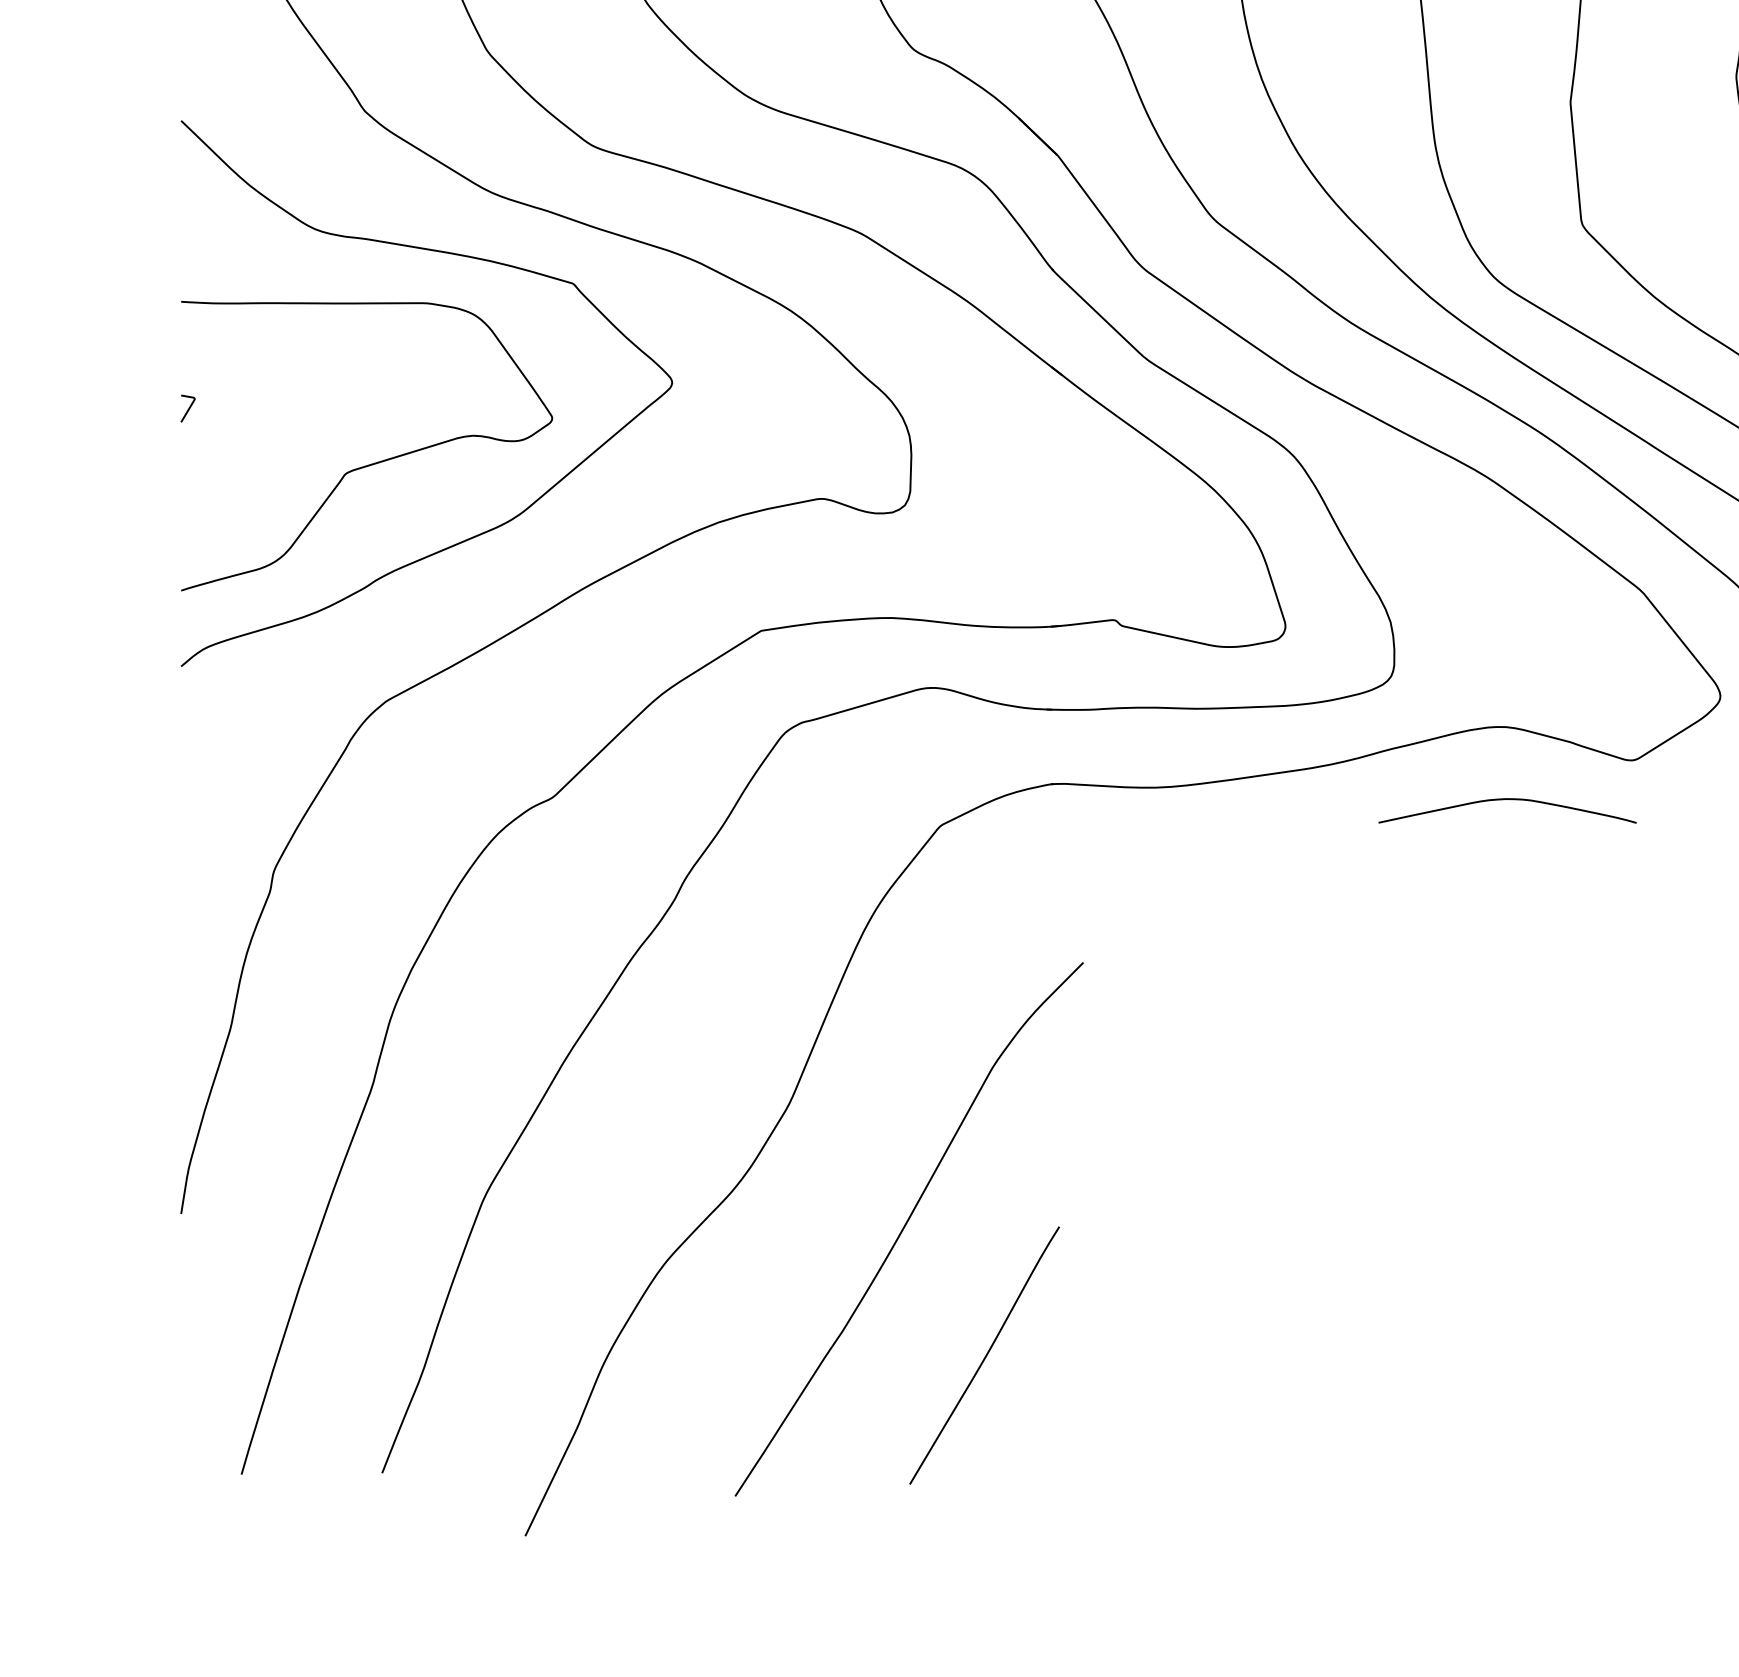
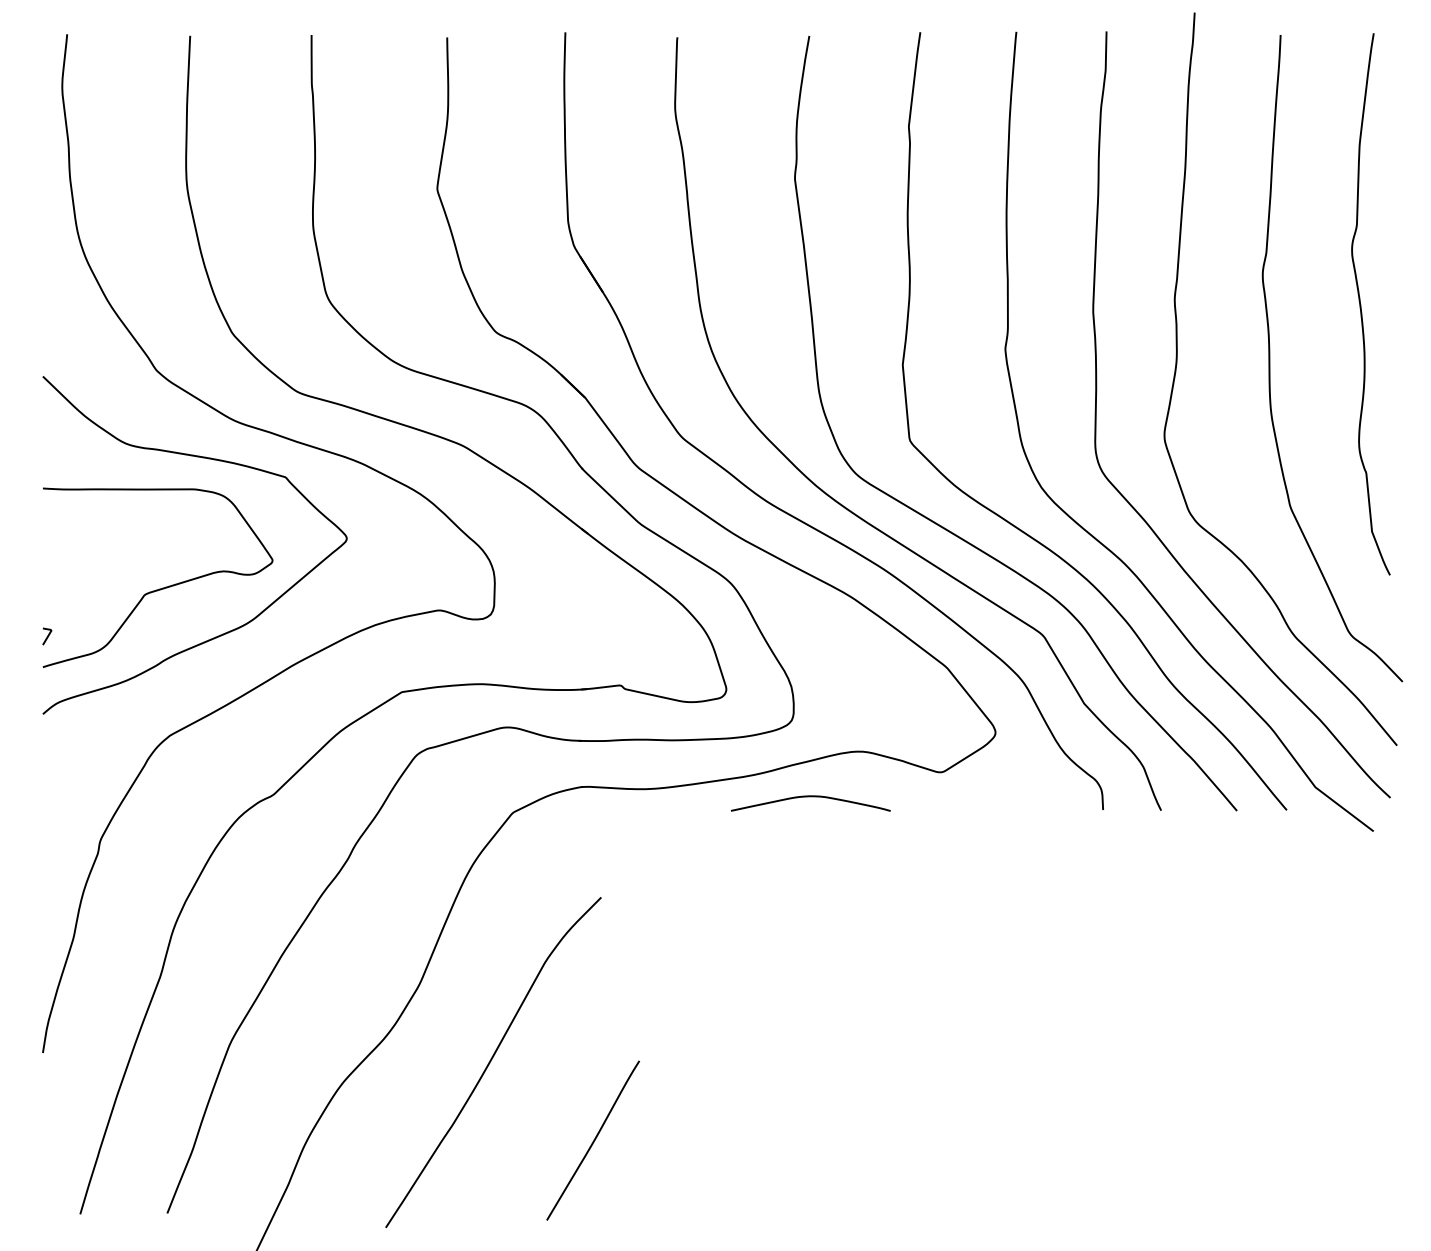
curve: (188, 408) -> (47, 636), moved
curve: (1507, 801) -> (810, 797), moved
curve: (985, 1355) -> (593, 1140), moved

